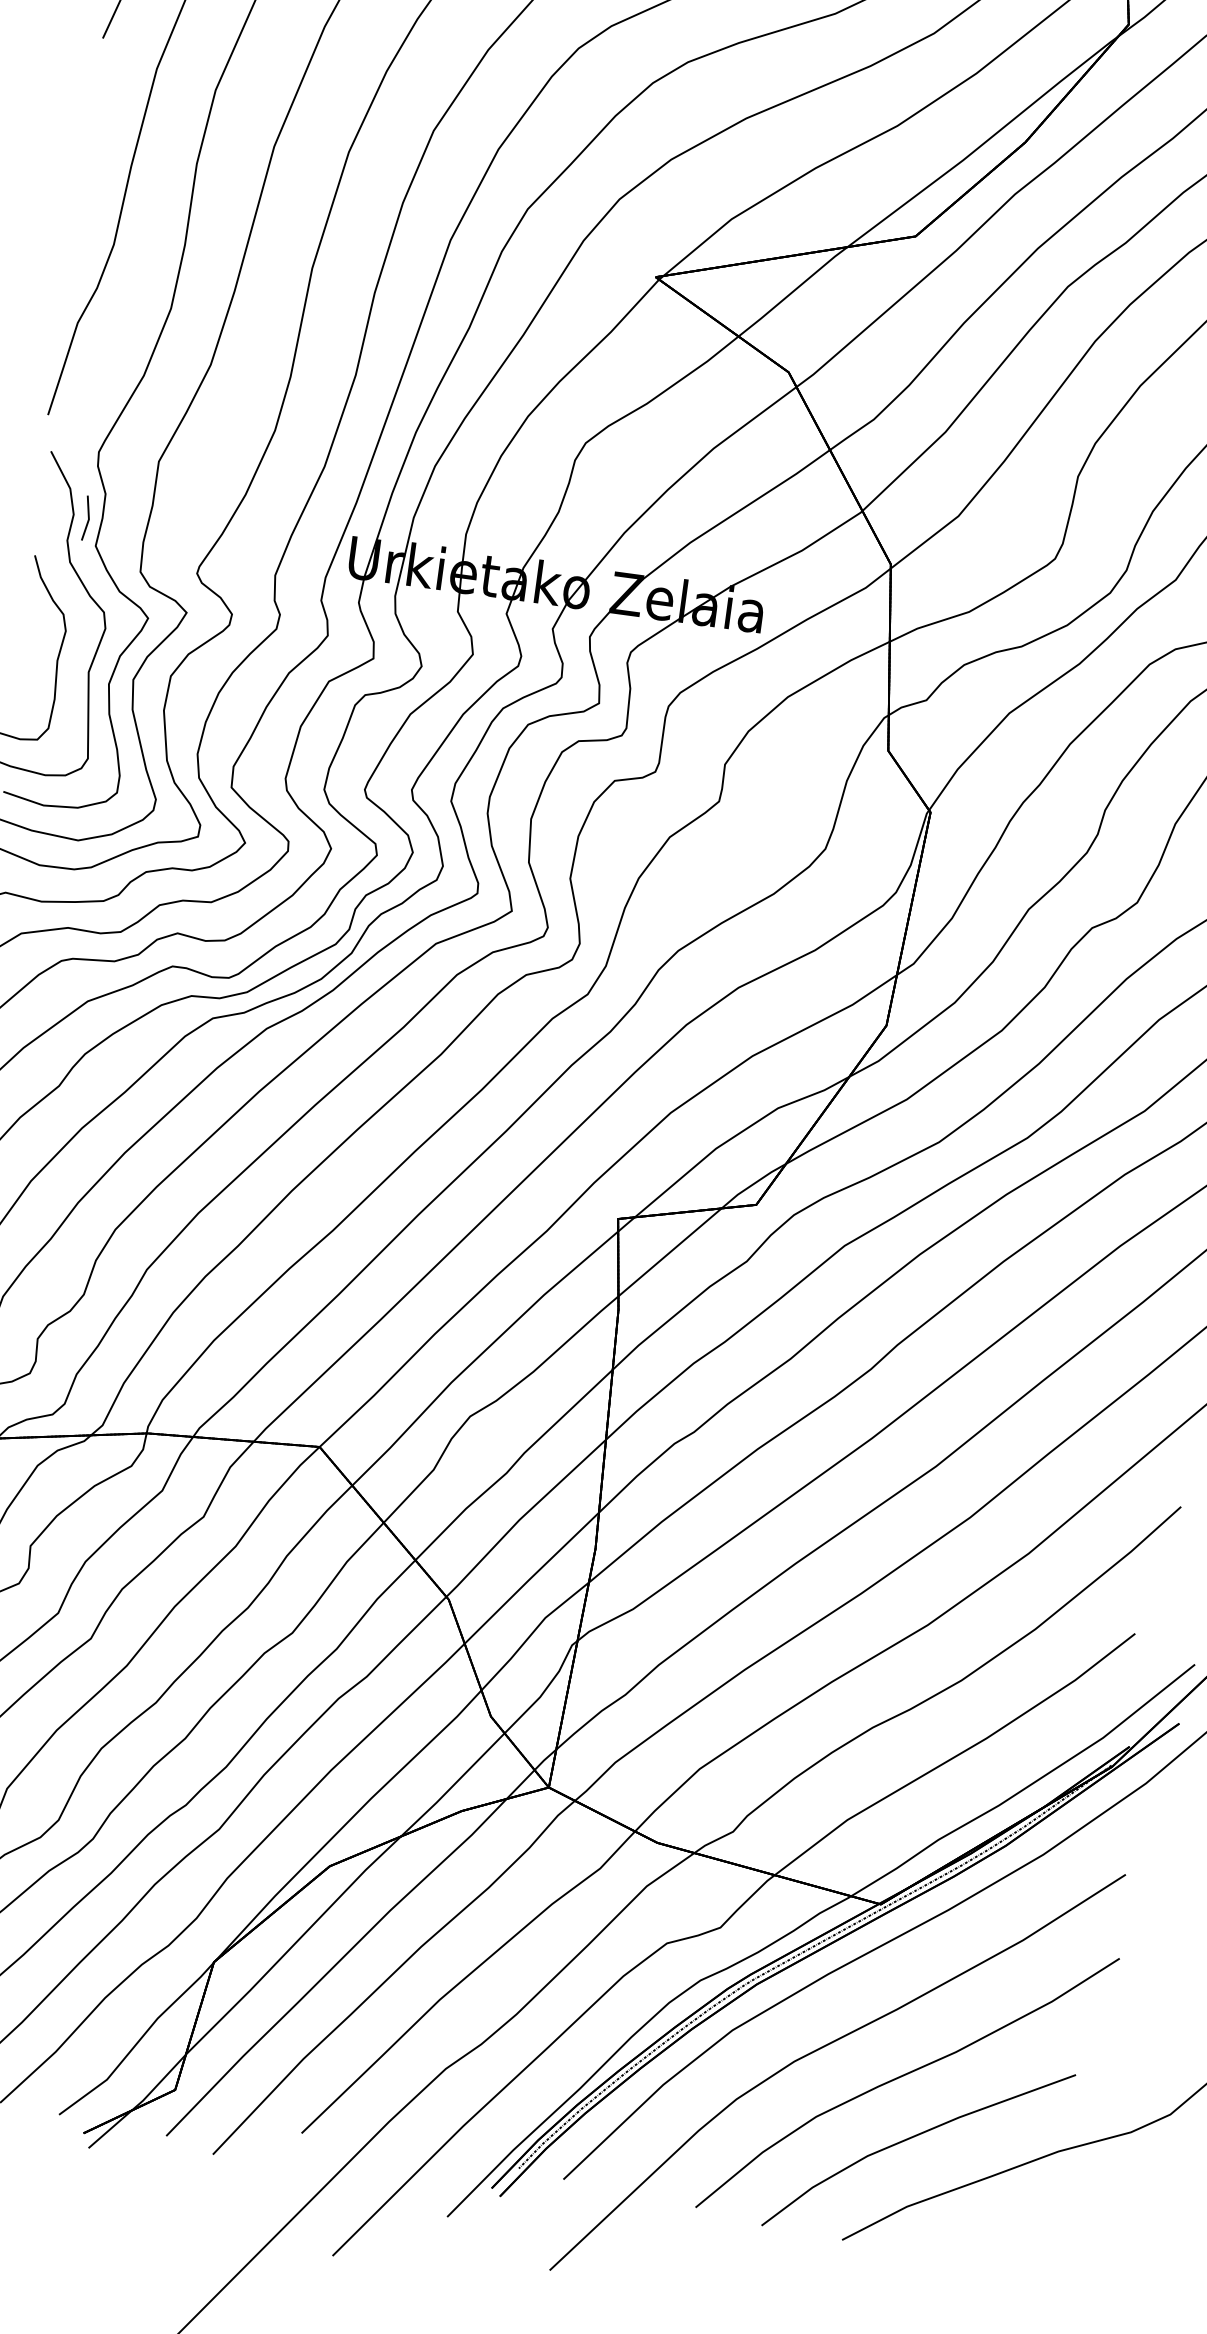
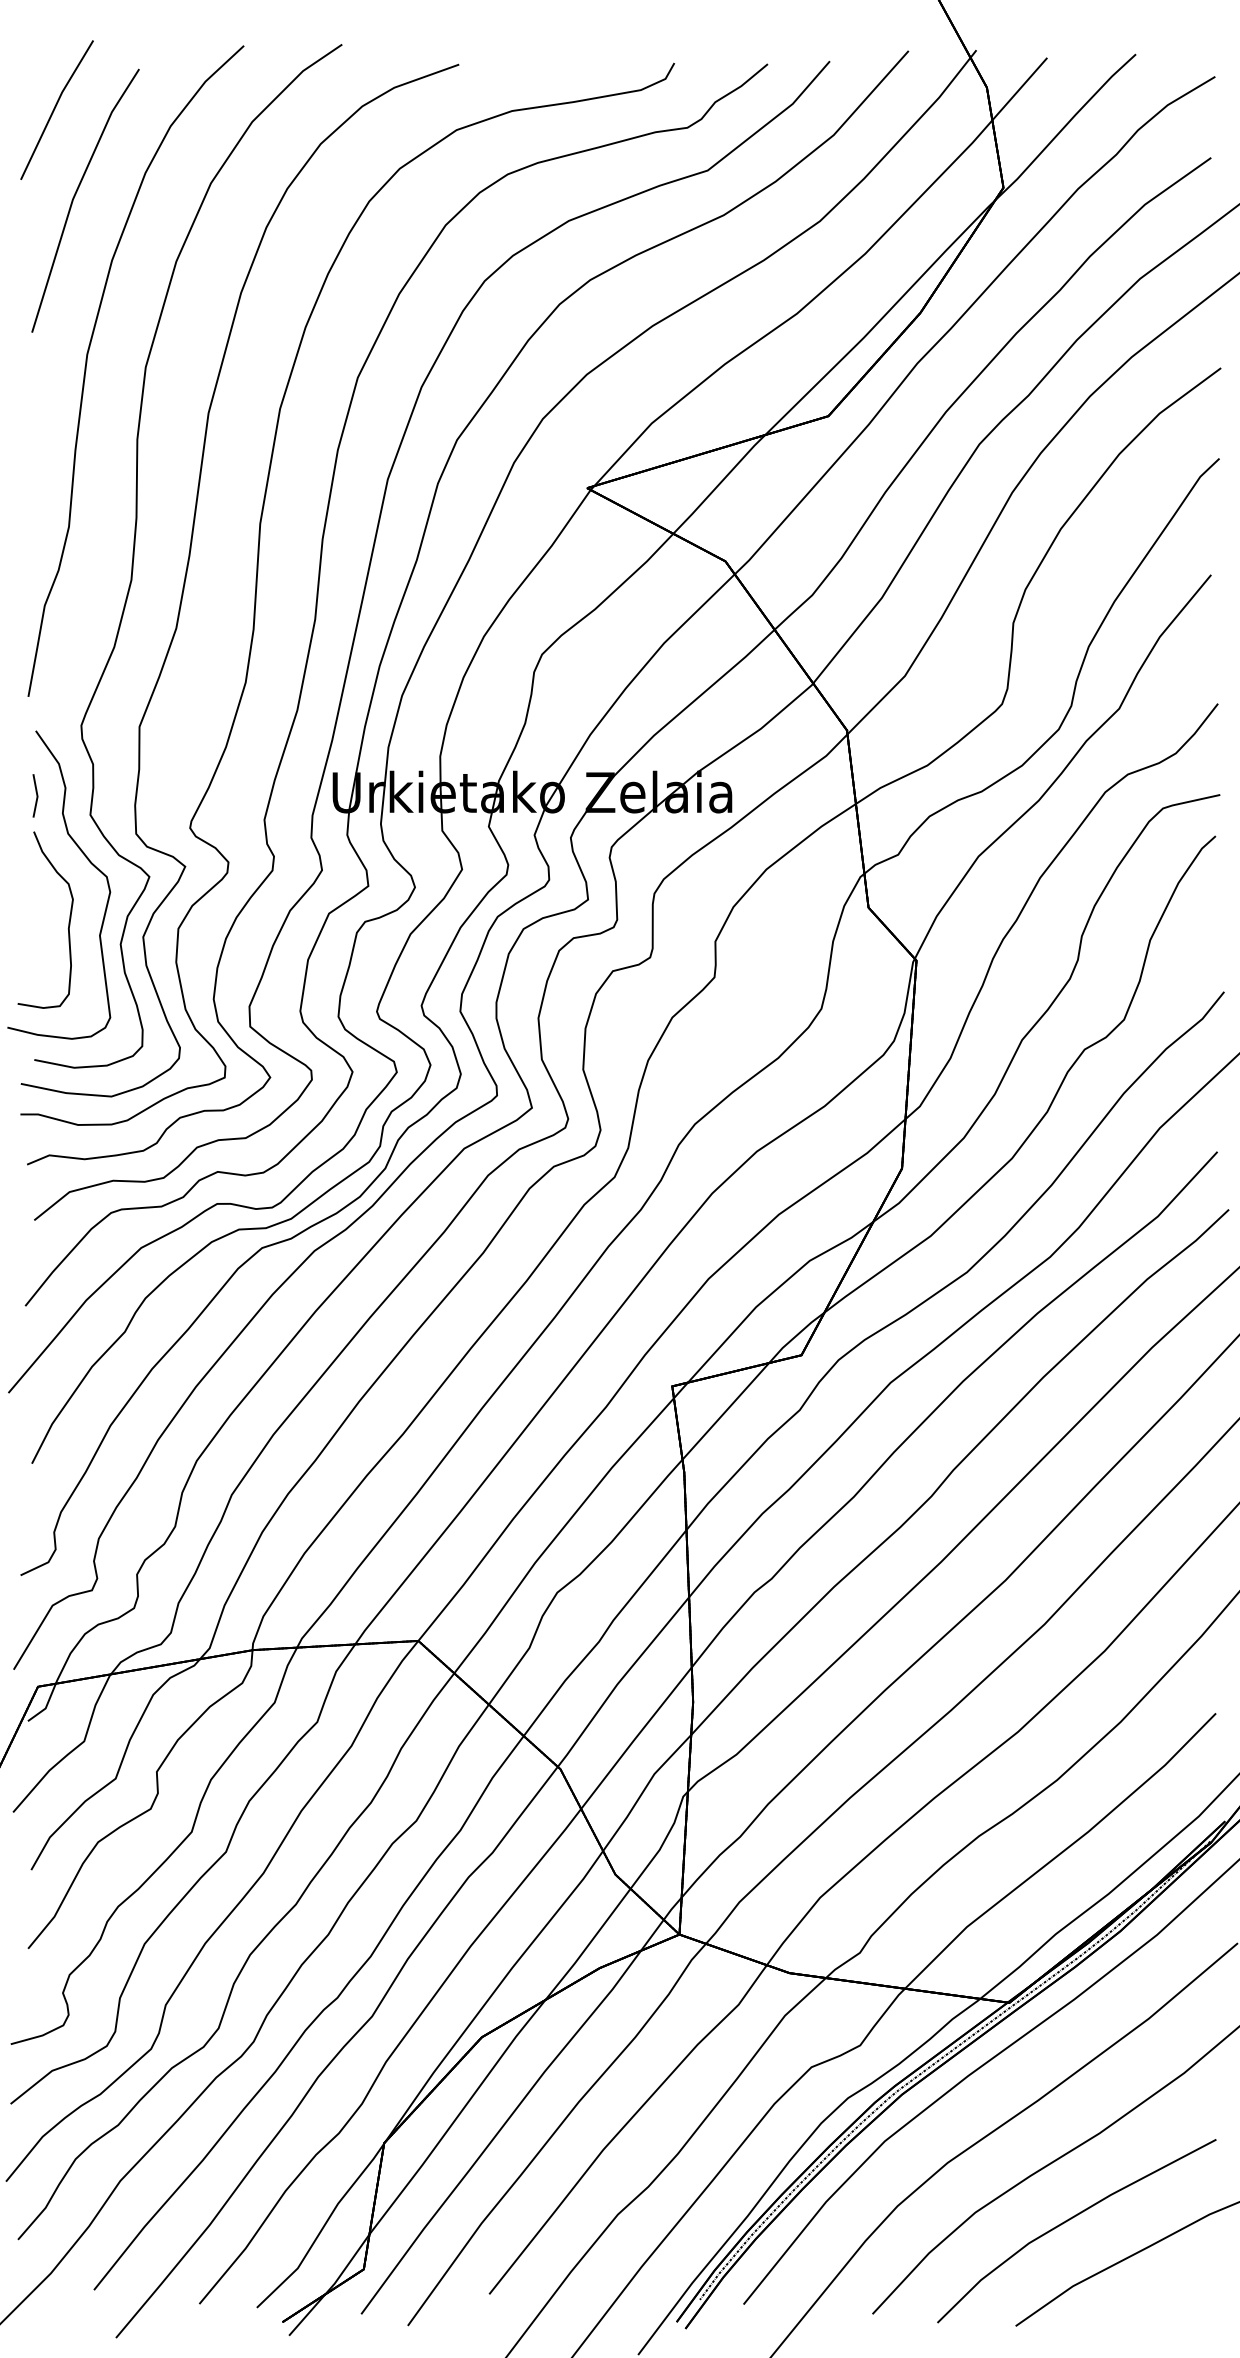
line: (87, 518) -> (36, 795), moved

